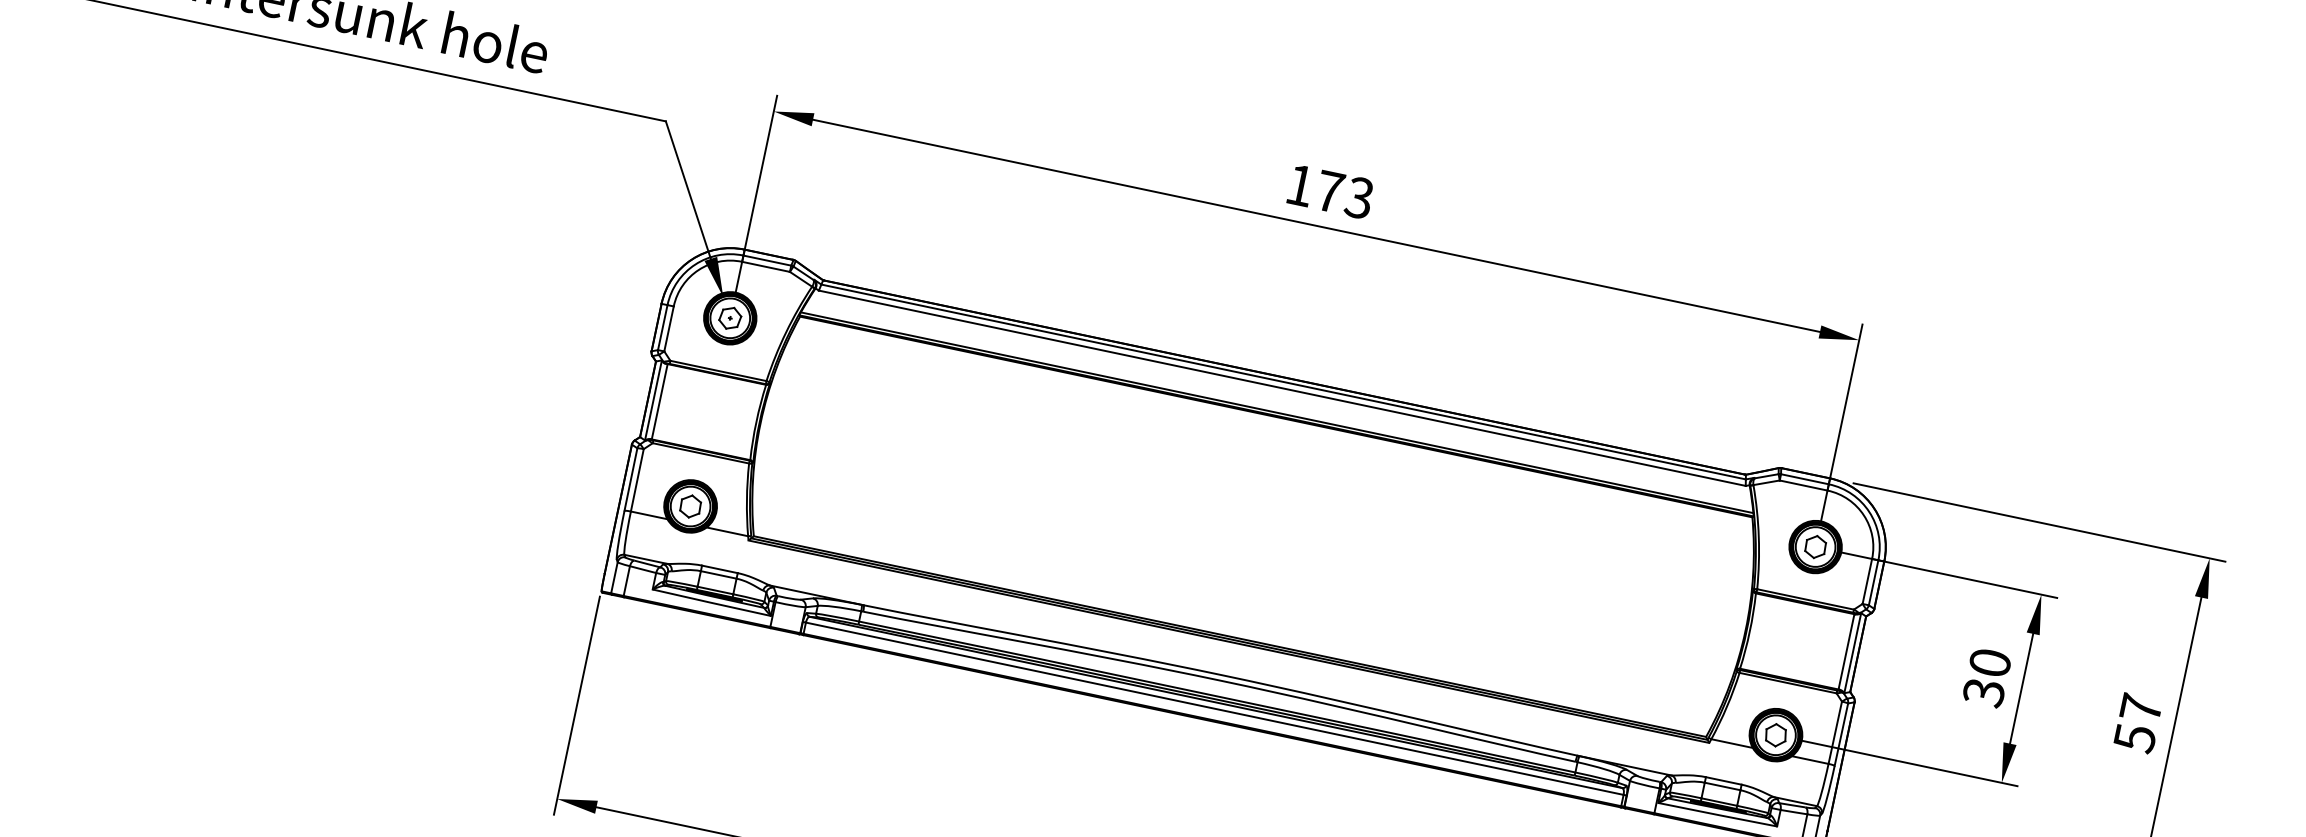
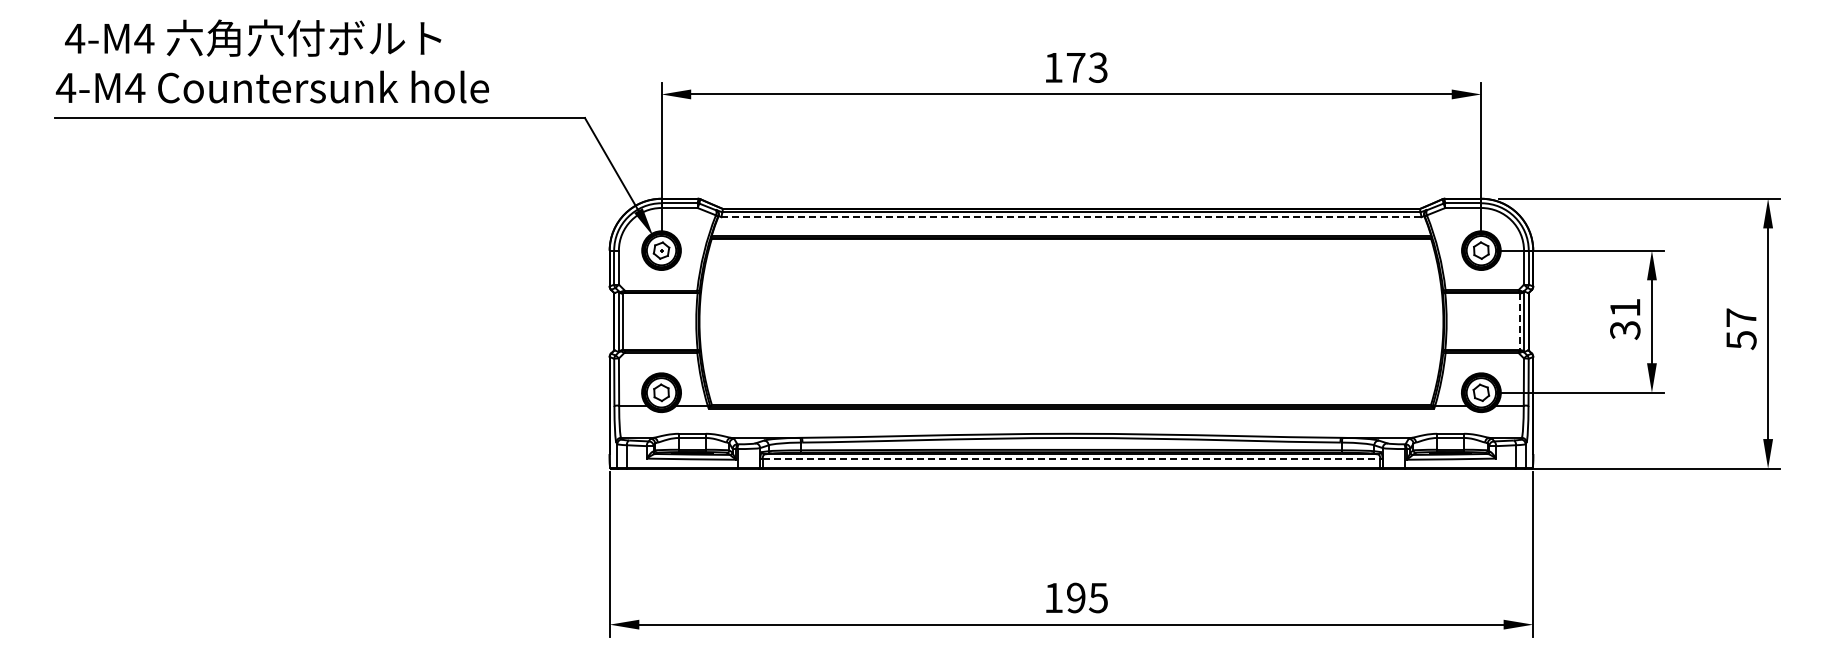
line: (1282, 388) -> (1071, 217), solid -> dashed
line: (1846, 652) -> (1519, 322), solid -> dashed
text: (1990, 662) -> (1625, 307), 30 -> 31
line: (1214, 709) -> (1071, 459), solid -> dashed

